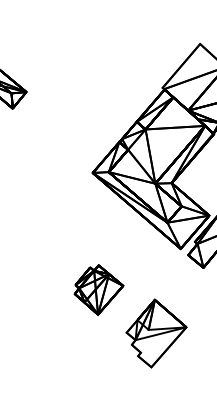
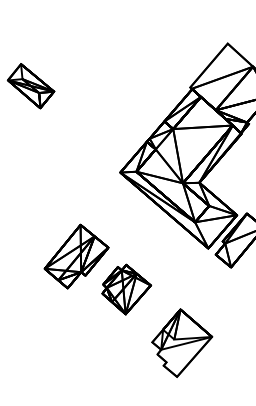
part: (48, 256) -> (76, 256), added
part: (156, 332) -> (182, 342), moved

